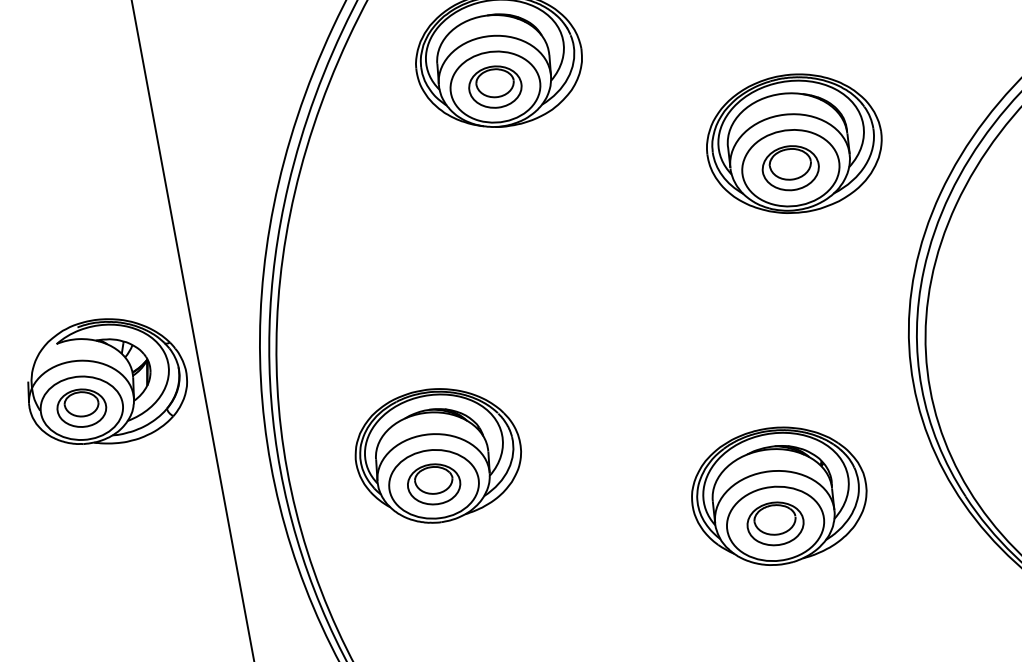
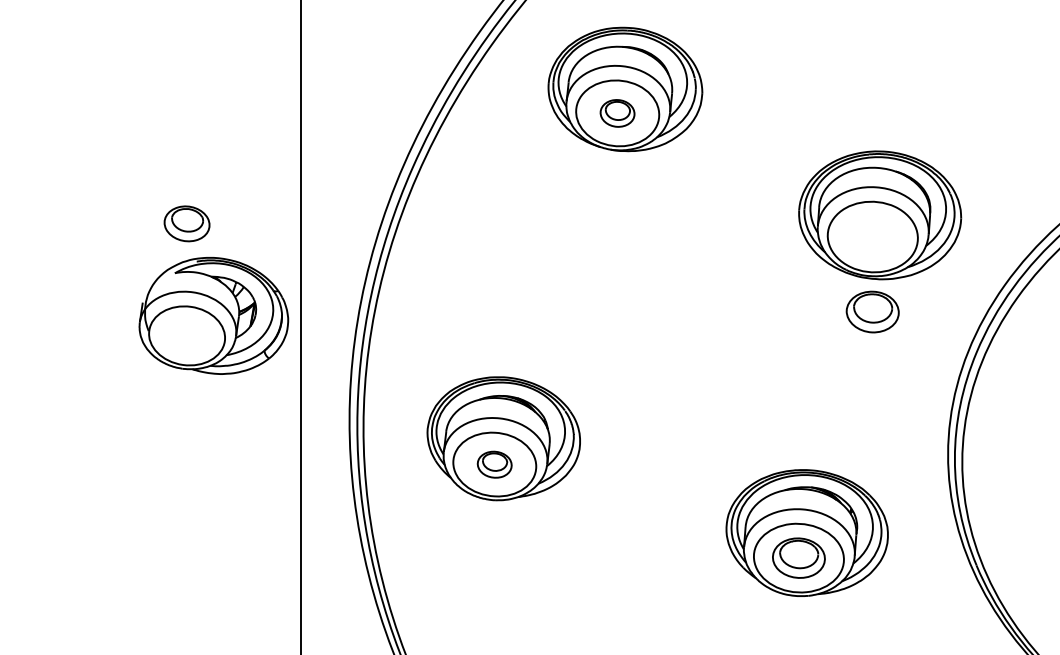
part: (495, 87) -> (617, 113), size x0.7
part: (790, 167) -> (872, 311), moved
part: (81, 407) -> (186, 223), moved
part: (433, 484) -> (494, 464), size x0.7

